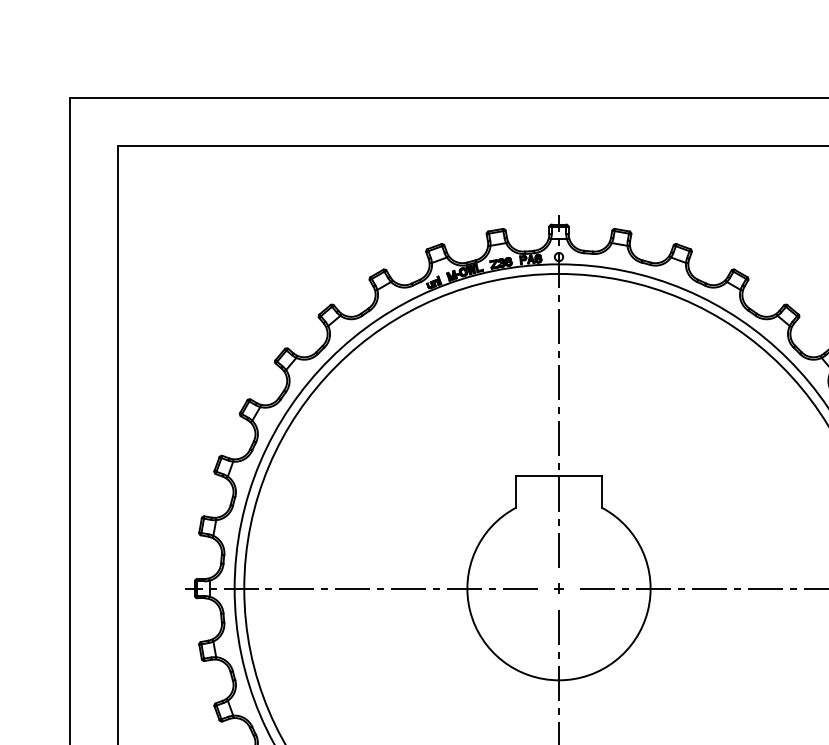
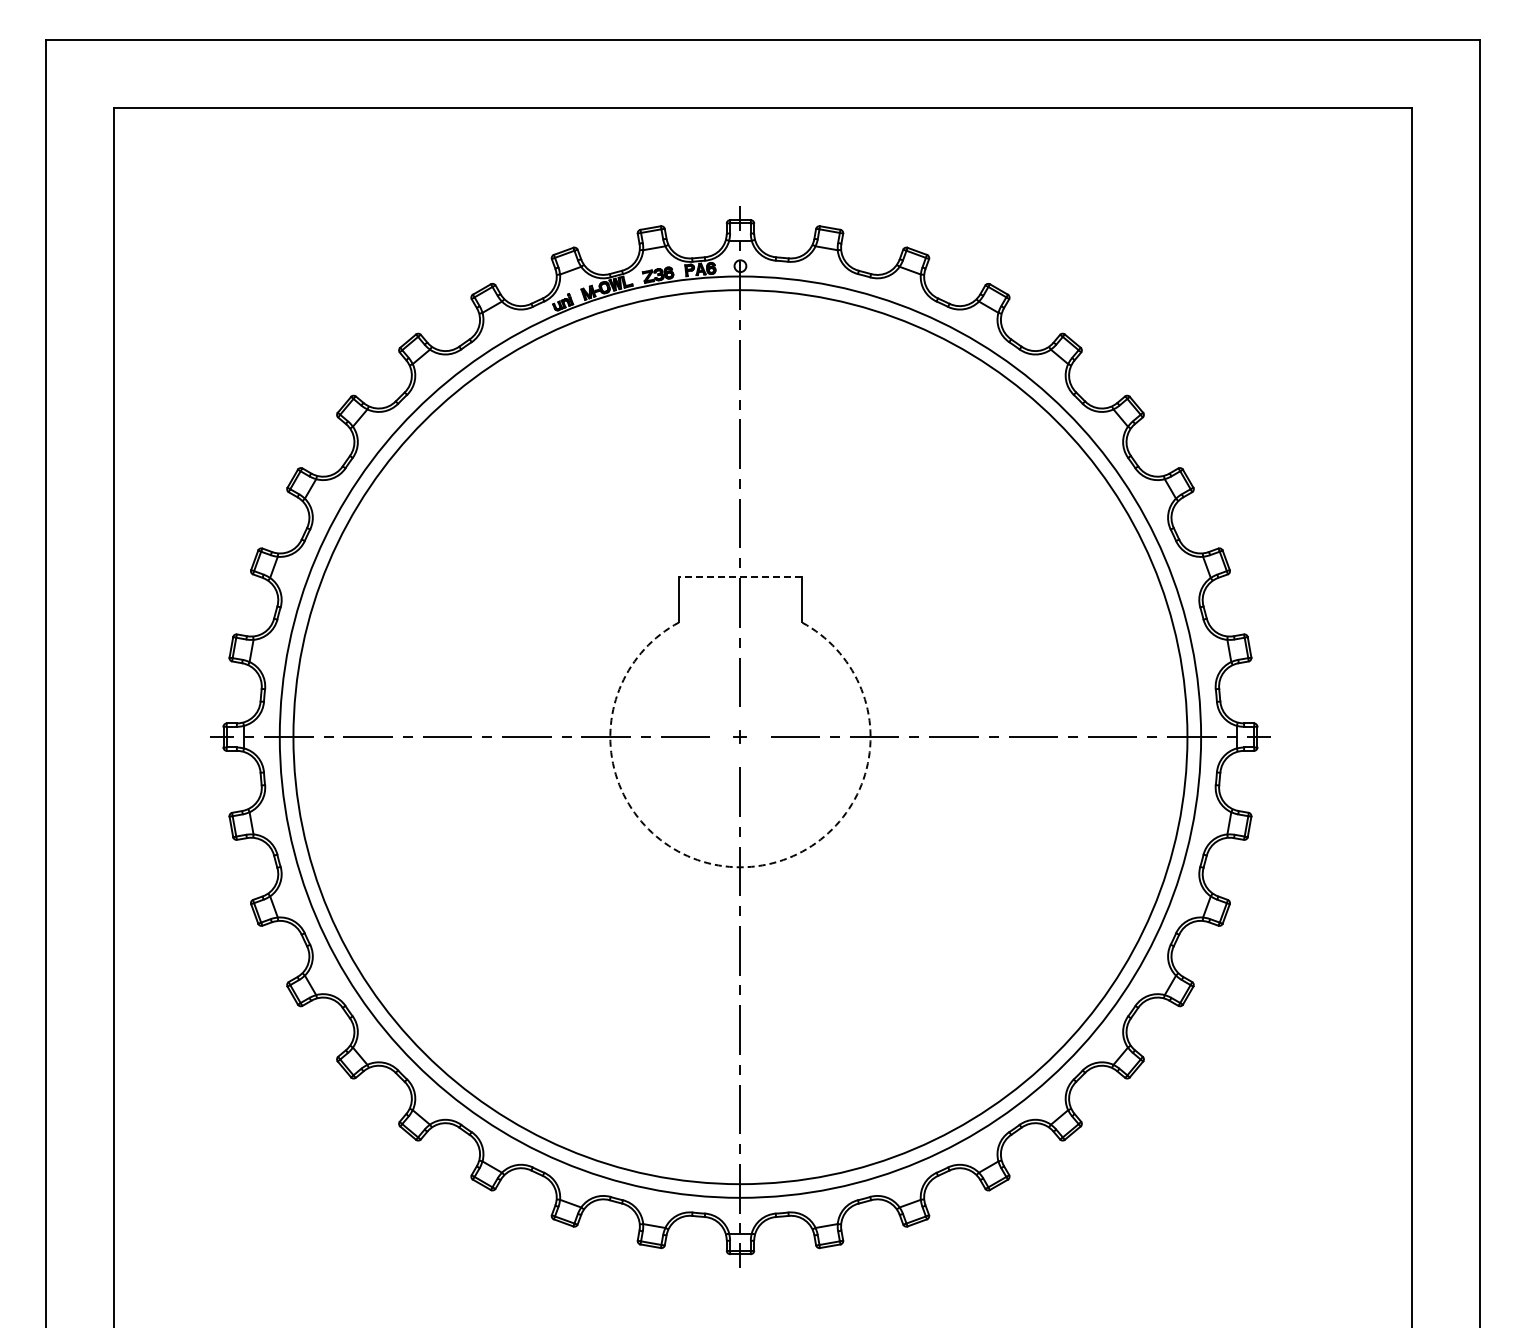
line: (558, 476) -> (739, 577), solid -> dashed
arc: (559, 680) -> (740, 867), solid -> dashed

